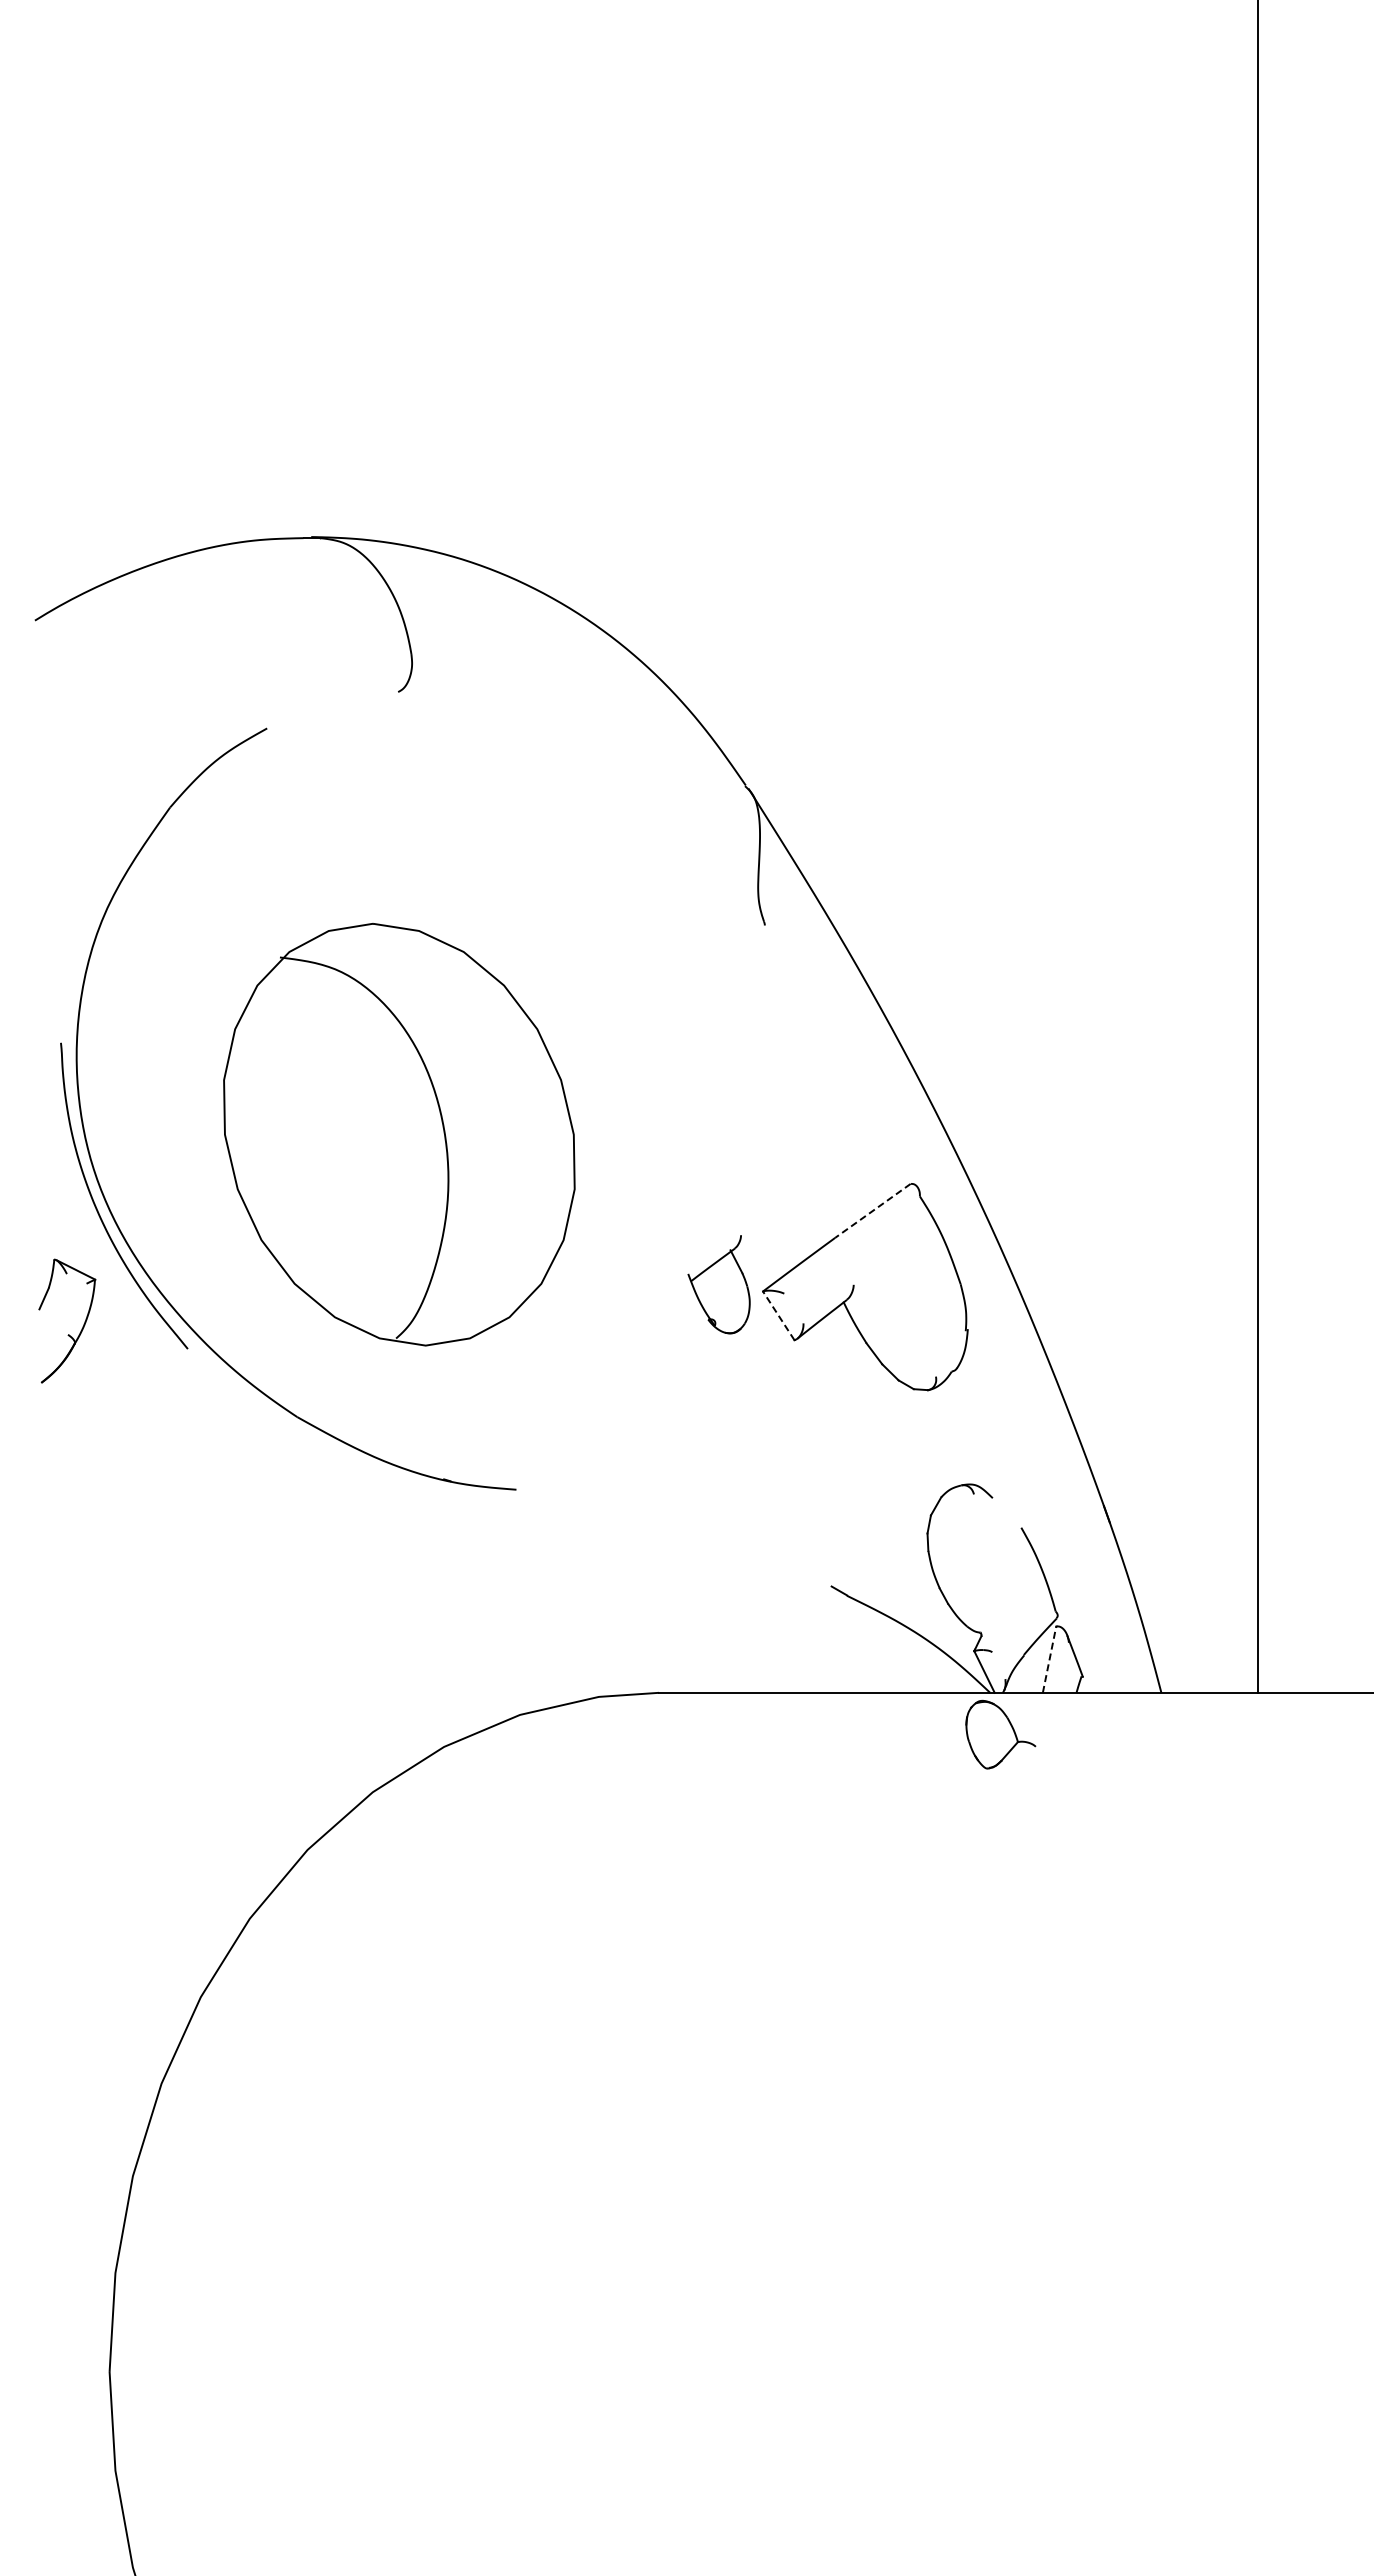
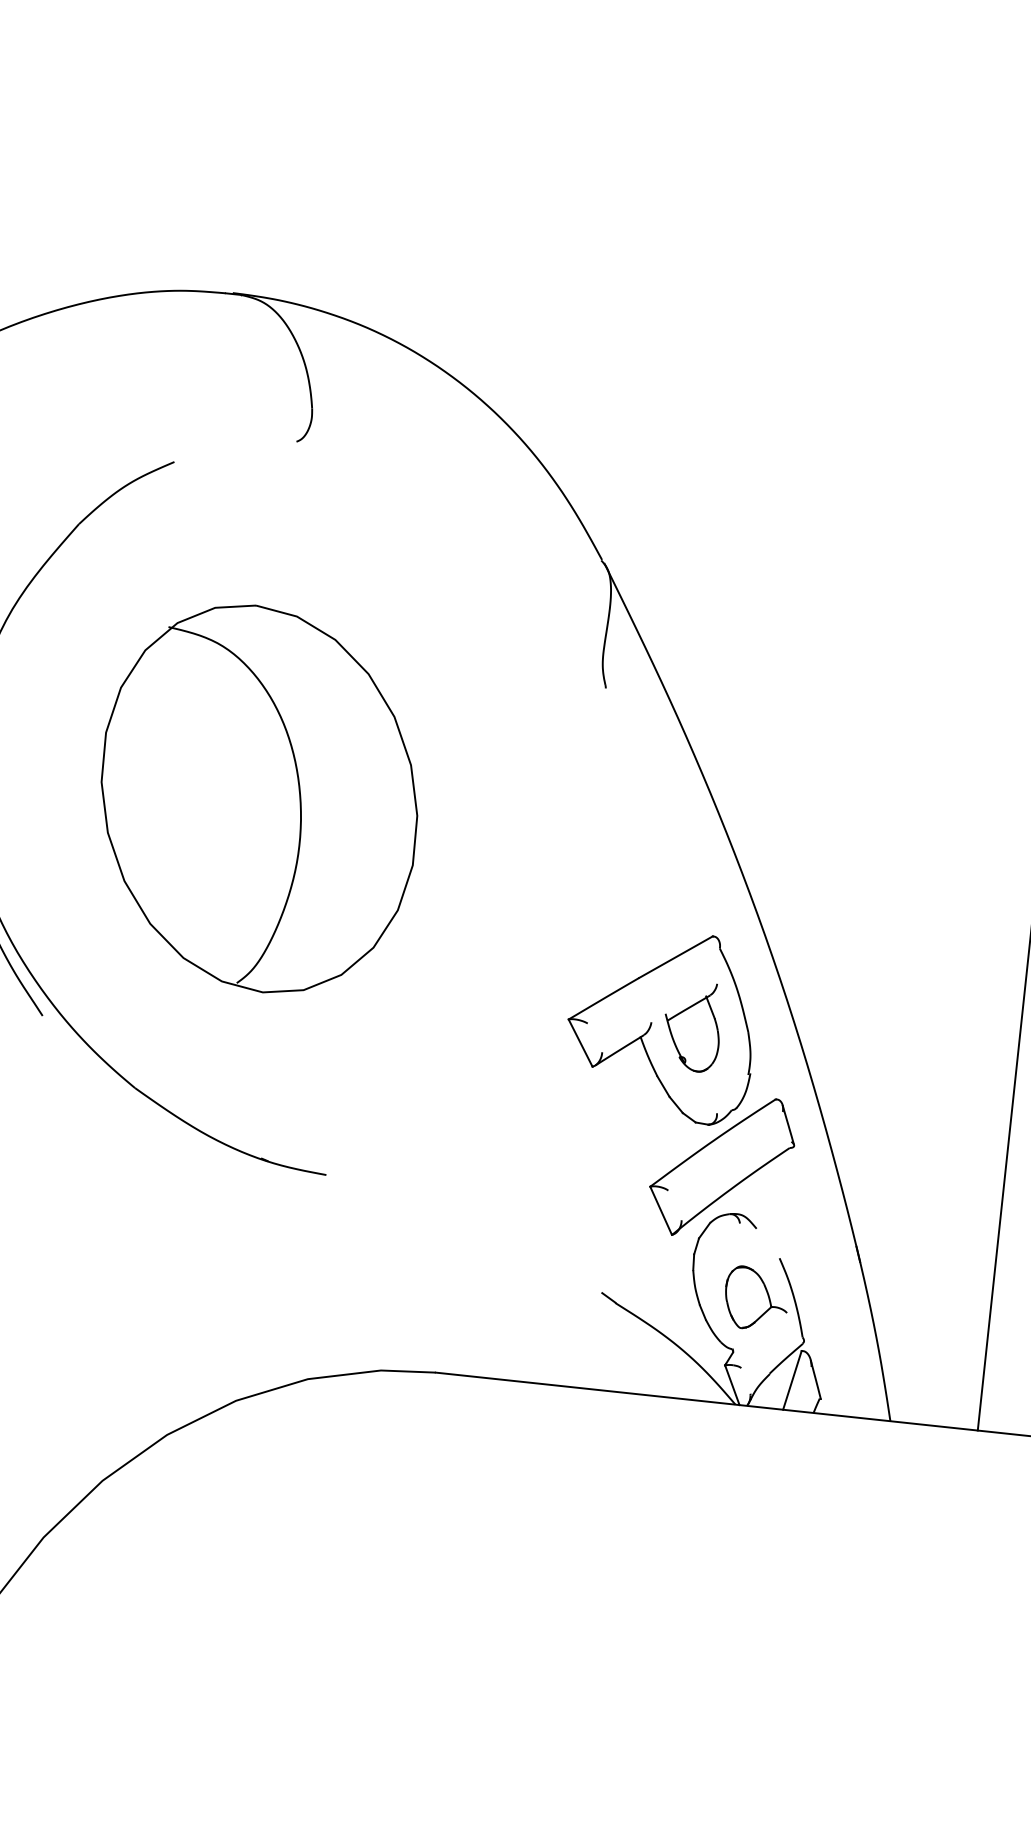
part: (399, 1134) -> (259, 798), moved
line: (872, 1211) -> (675, 957), dashed -> solid
part: (718, 1284) -> (691, 1026), moved
line: (778, 1315) -> (580, 1042), dashed -> solid
part: (947, 1434) -> (721, 1166), added
line: (1049, 1659) -> (792, 1380), dashed -> solid
part: (1000, 1734) -> (756, 1298), moved

